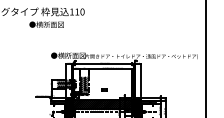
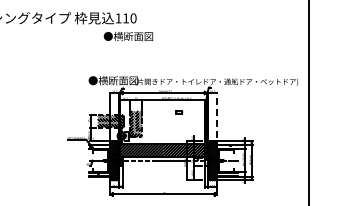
text: (46, 24) -> (127, 35), moved
line: (140, 80) -> (216, 115), solid -> dashed
part: (104, 89) -> (179, 112), moved

